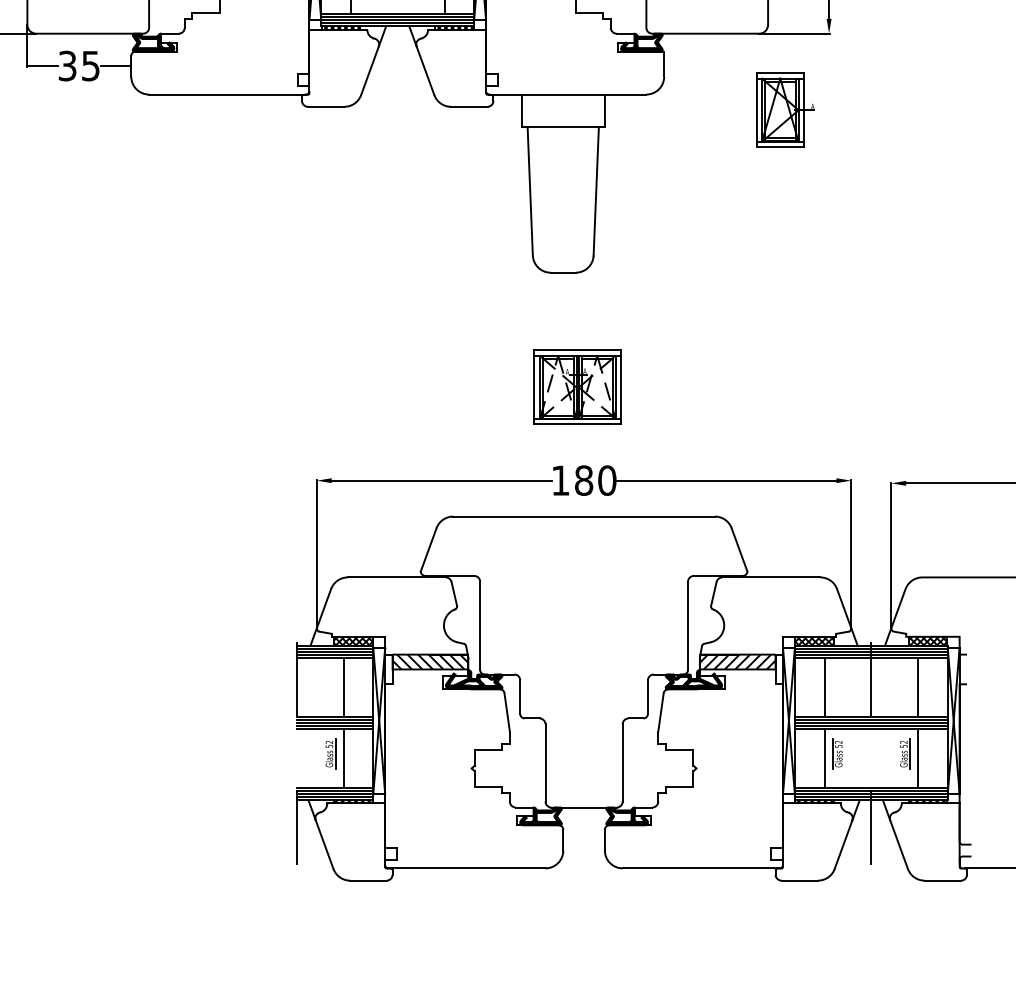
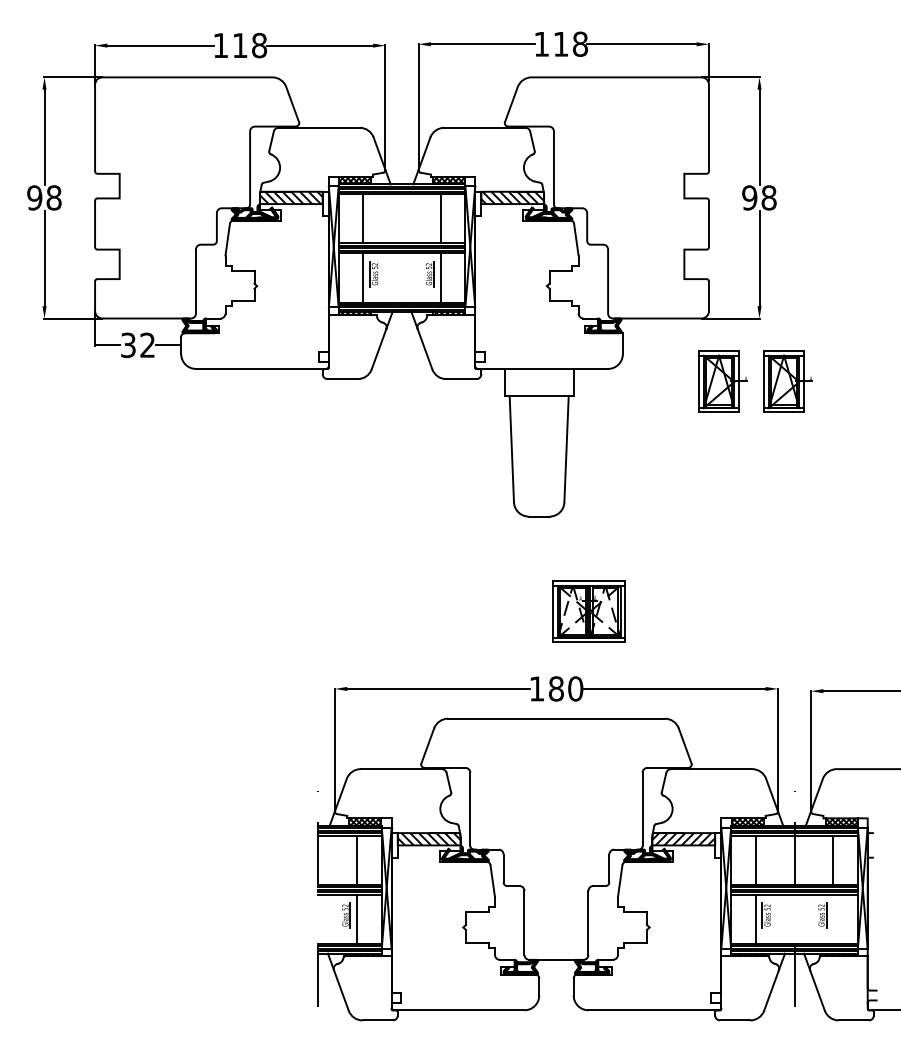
text: (90, 66) -> (147, 345), 35 -> 32
part: (862, 109) -> (787, 381), added
part: (576, 387) -> (588, 611), moved
line: (918, 757) -> (833, 918), removed

